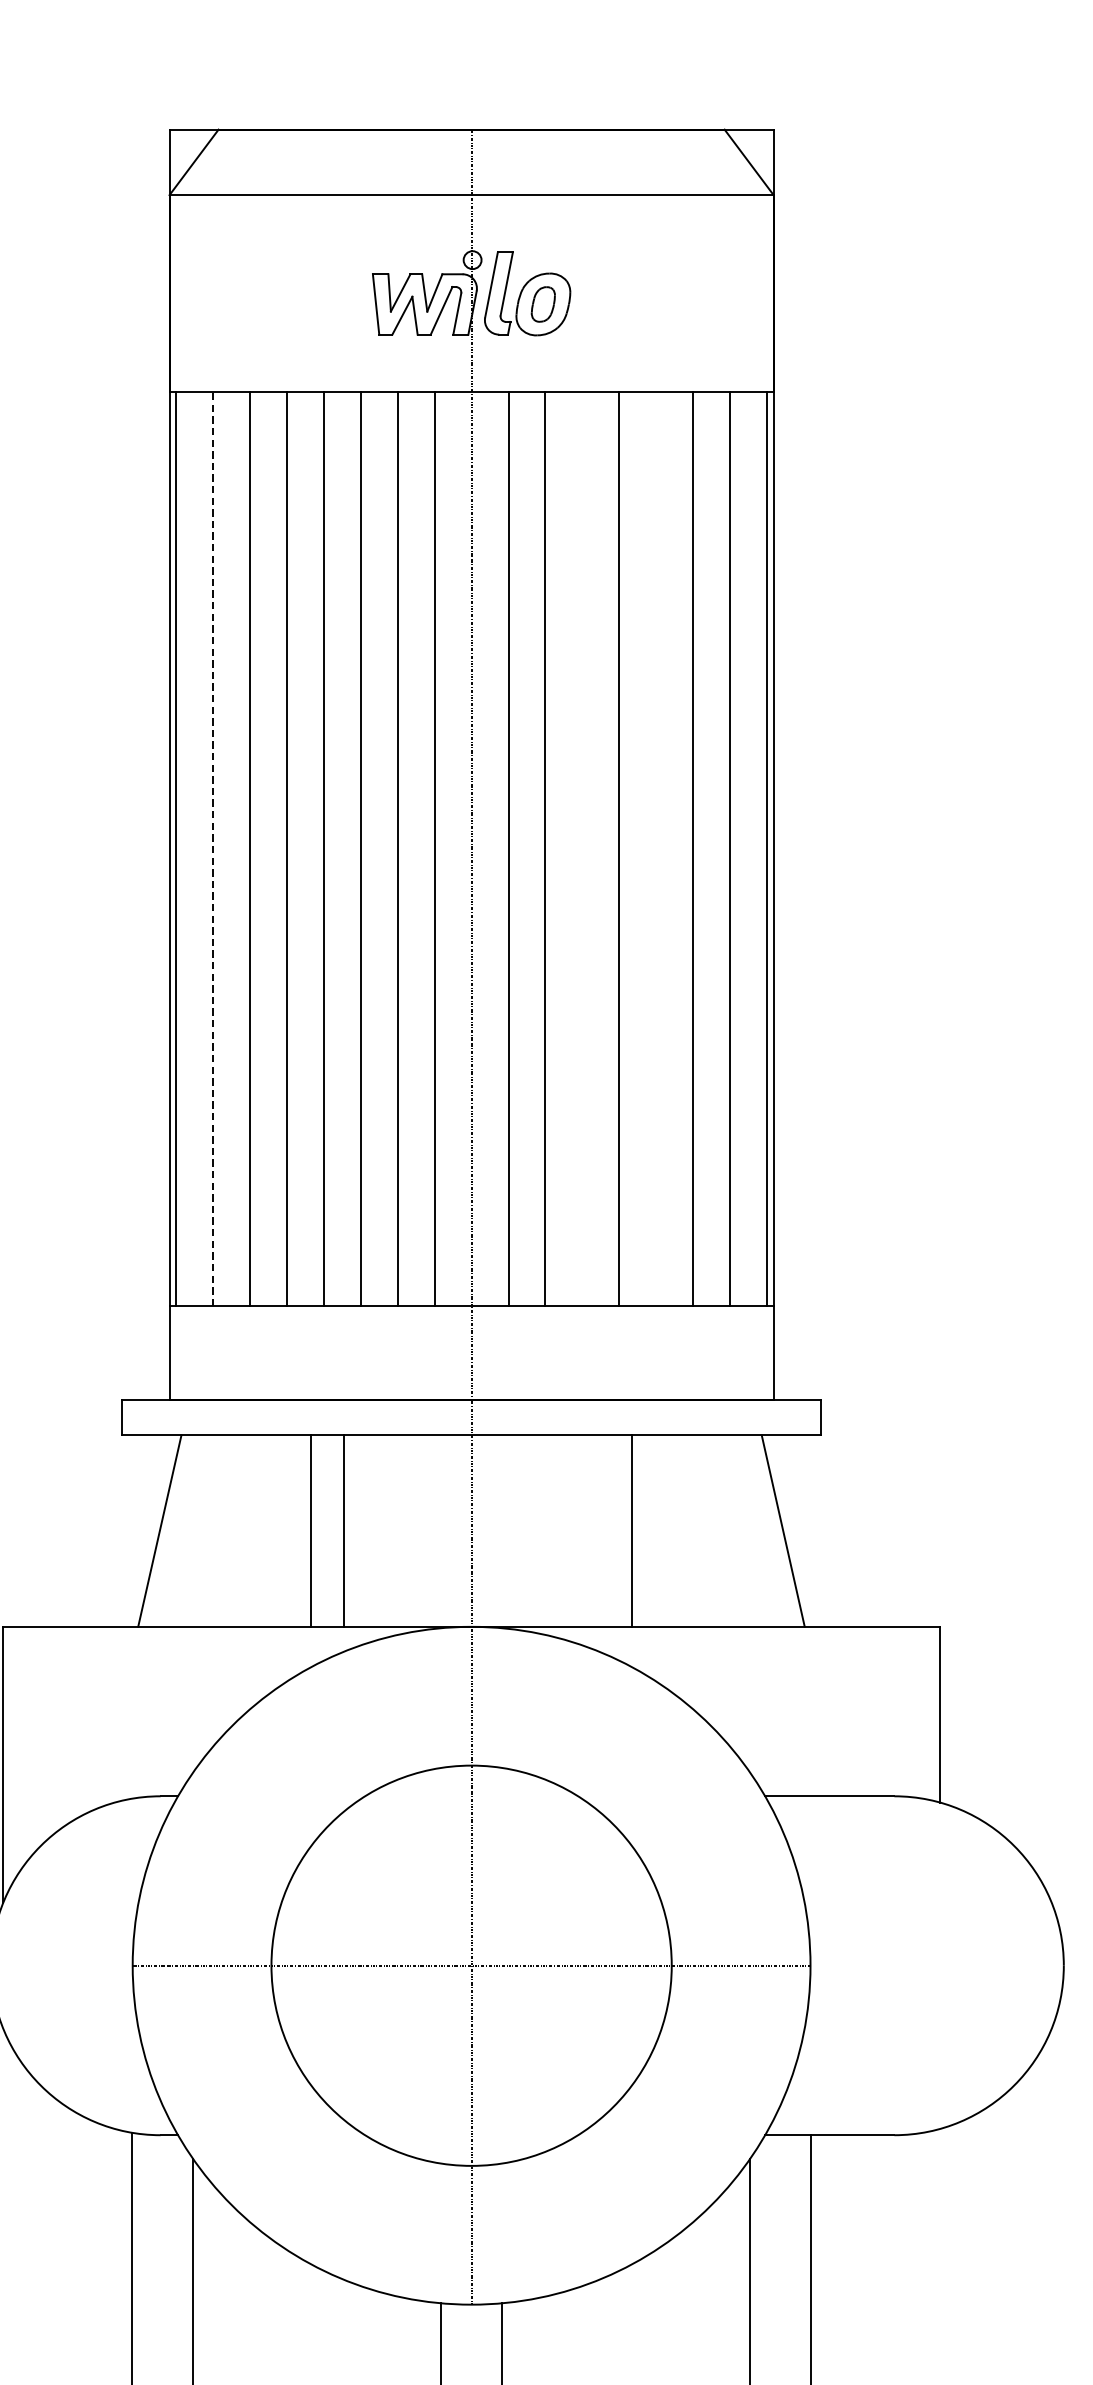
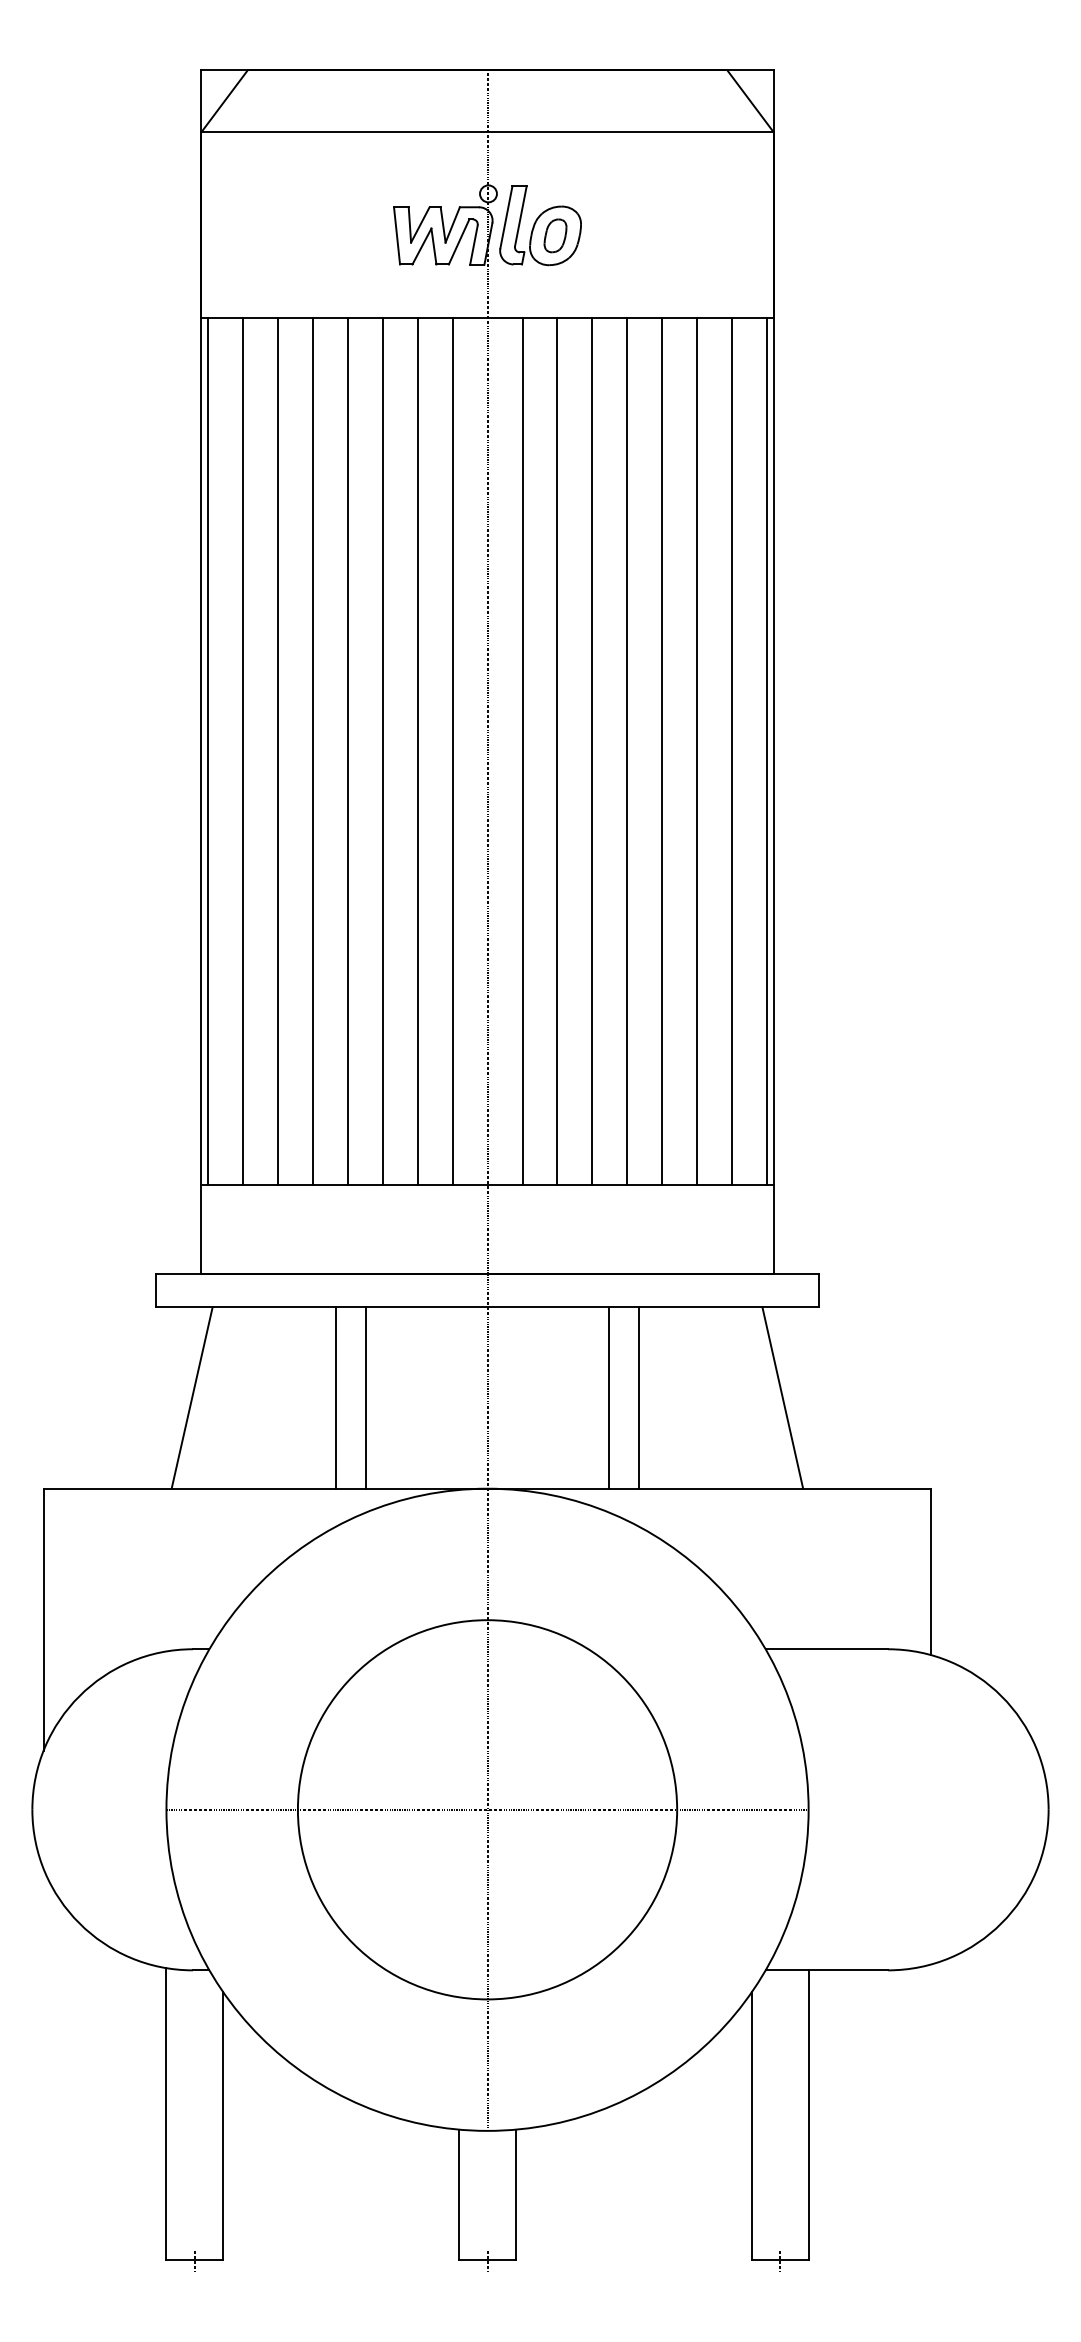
line: (212, 848) -> (242, 751), dashed -> solid
line: (582, 848) -> (592, 751), added
line: (656, 848) -> (662, 751), added
line: (599, 1530) -> (608, 1397), added

